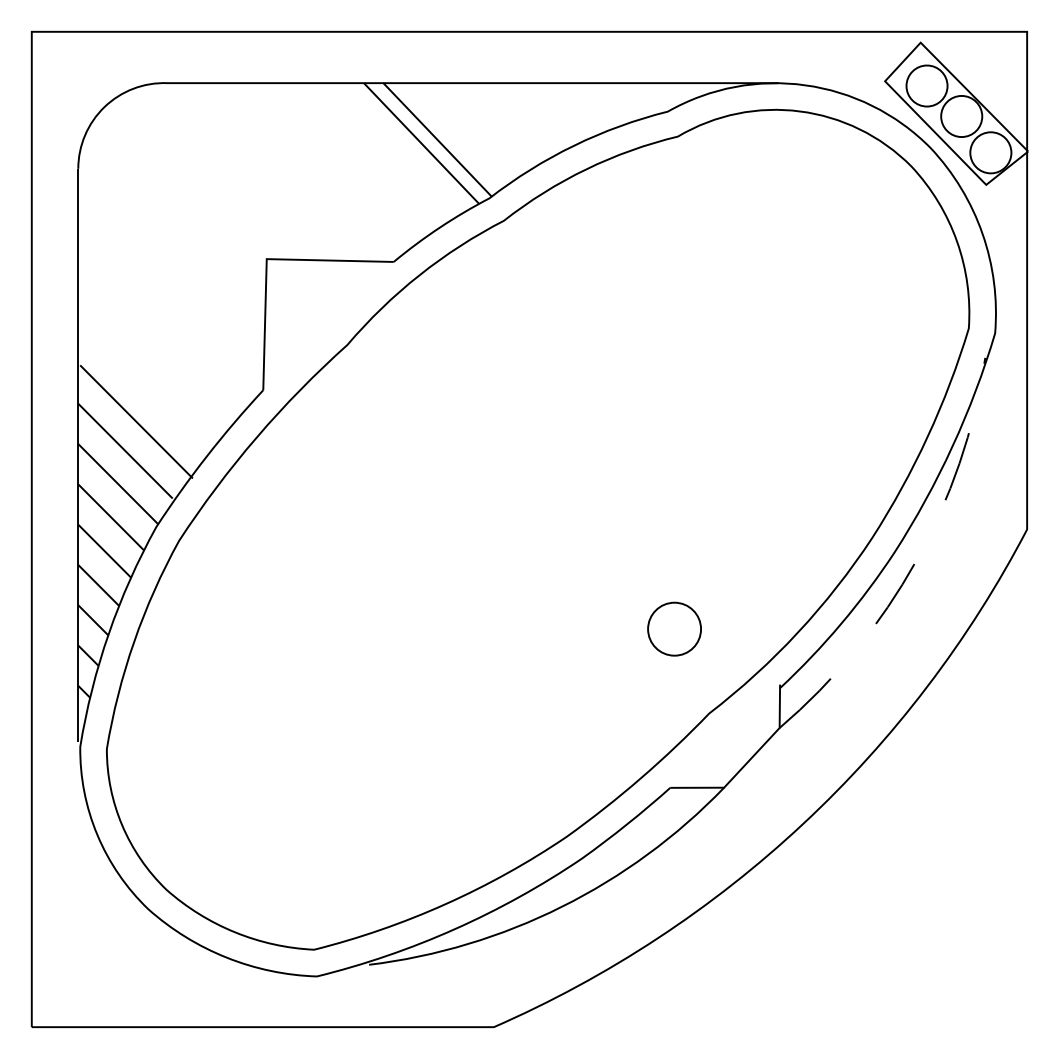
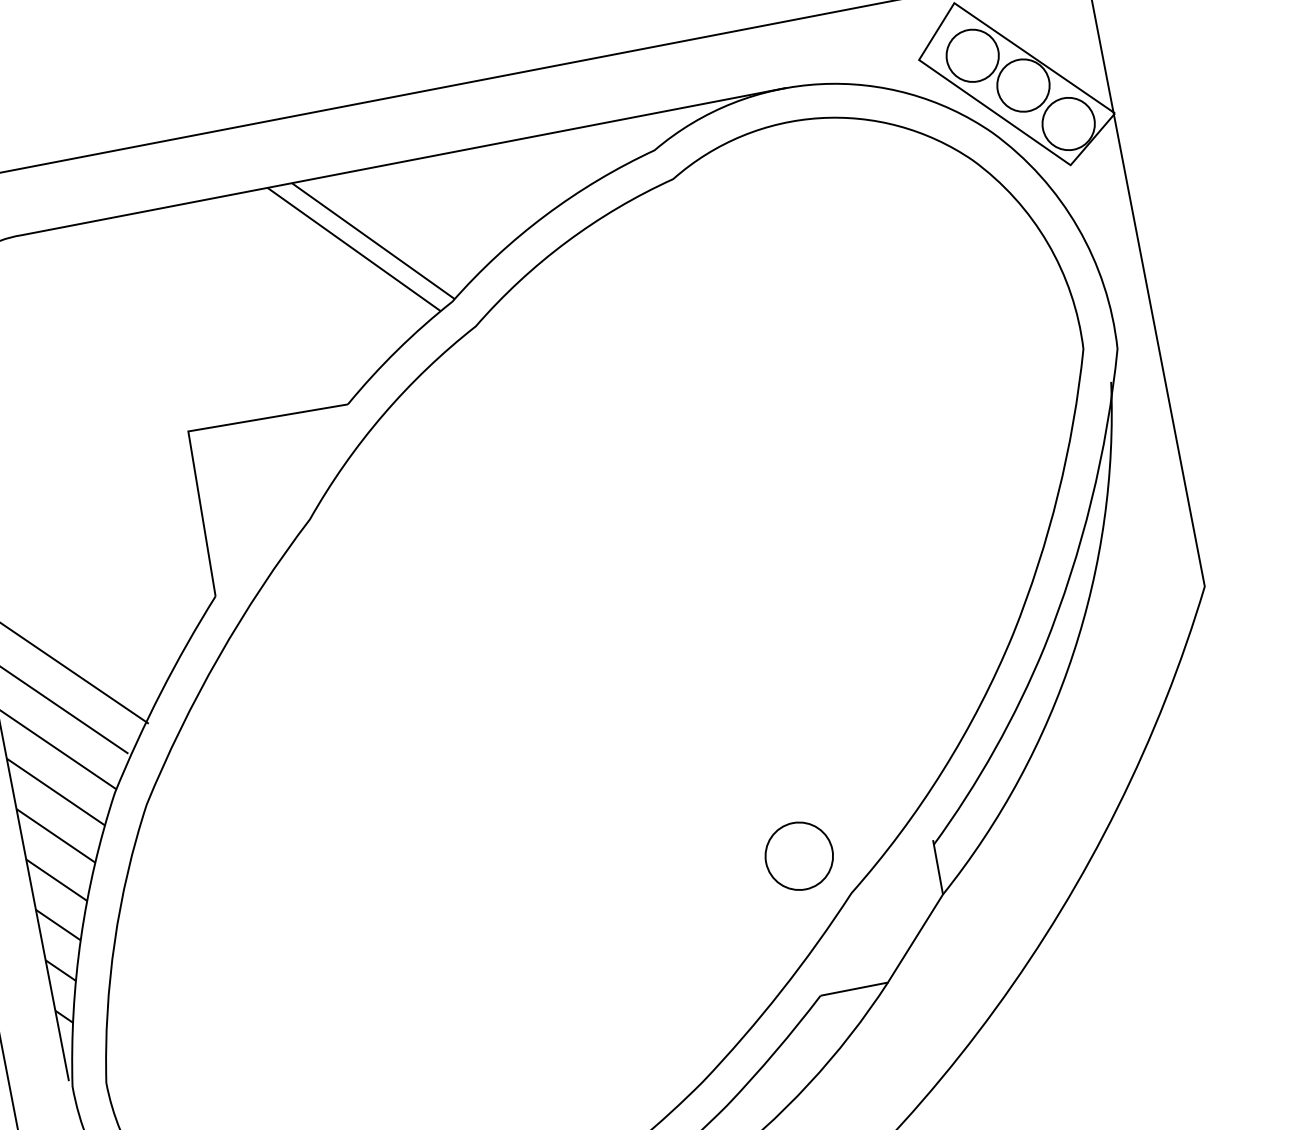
line: (915, 561) -> (1072, 653), dashed -> solid
part: (674, 628) -> (799, 855), moved

